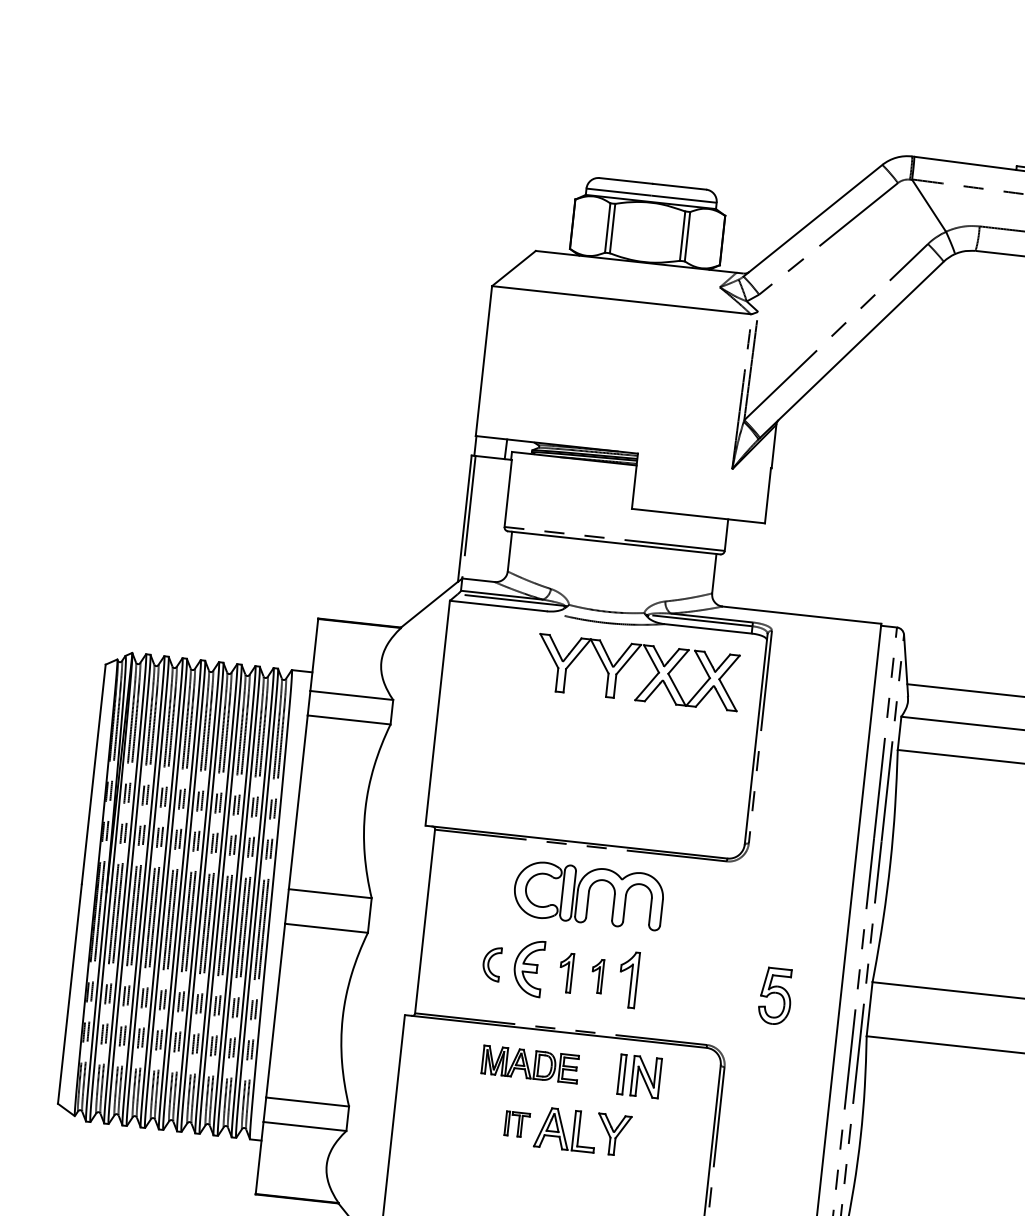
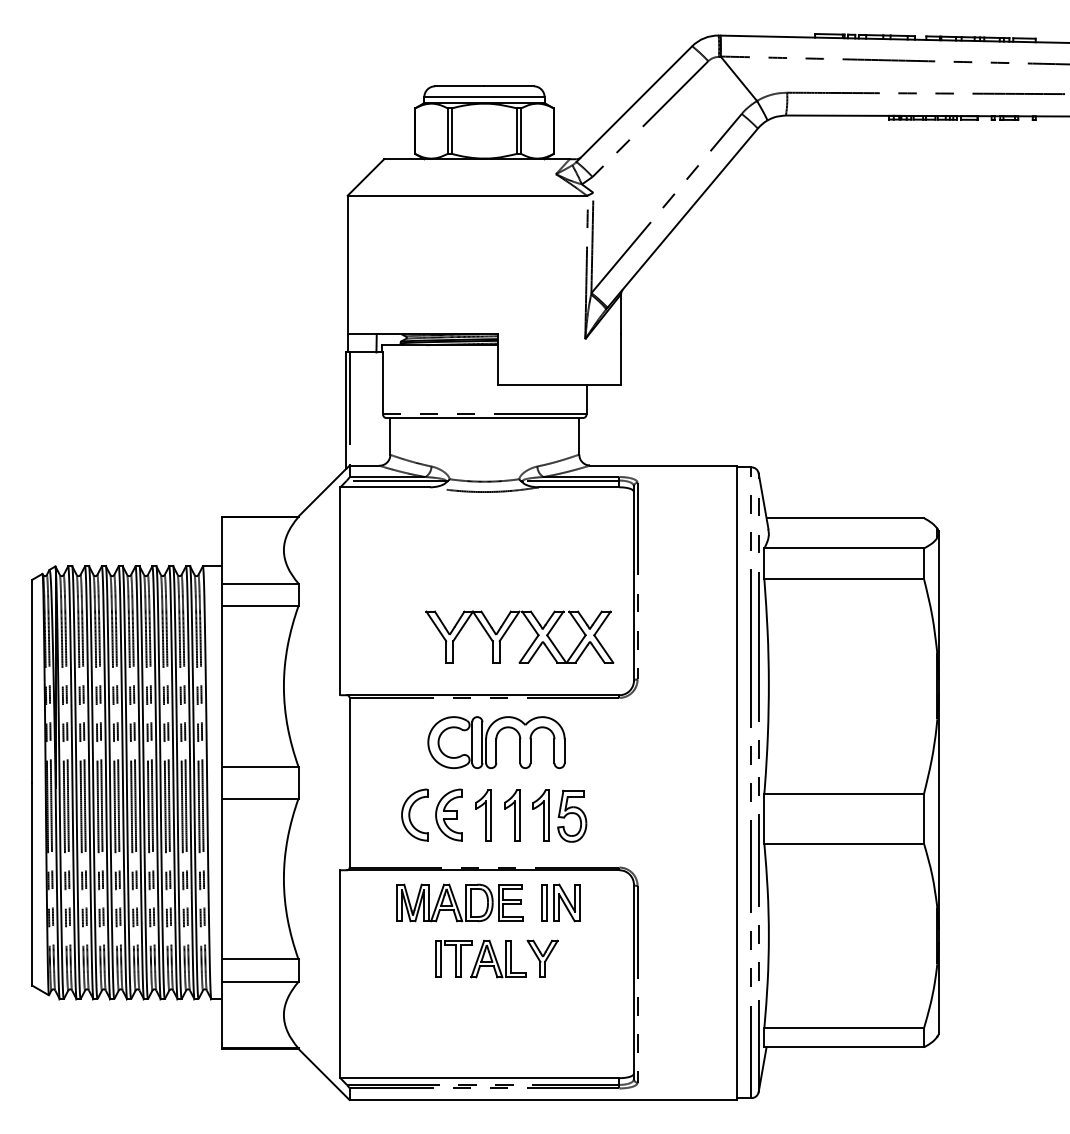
part: (628, 661) -> (509, 628), moved
part: (491, 963) -> (414, 814), size x1.67
part: (566, 972) -> (483, 815), size x1.43
part: (597, 976) -> (512, 815), size x1.67
part: (776, 995) -> (572, 815), moved
part: (529, 1063) -> (459, 902), size x1.43
part: (516, 1123) -> (453, 958), size x1.67

